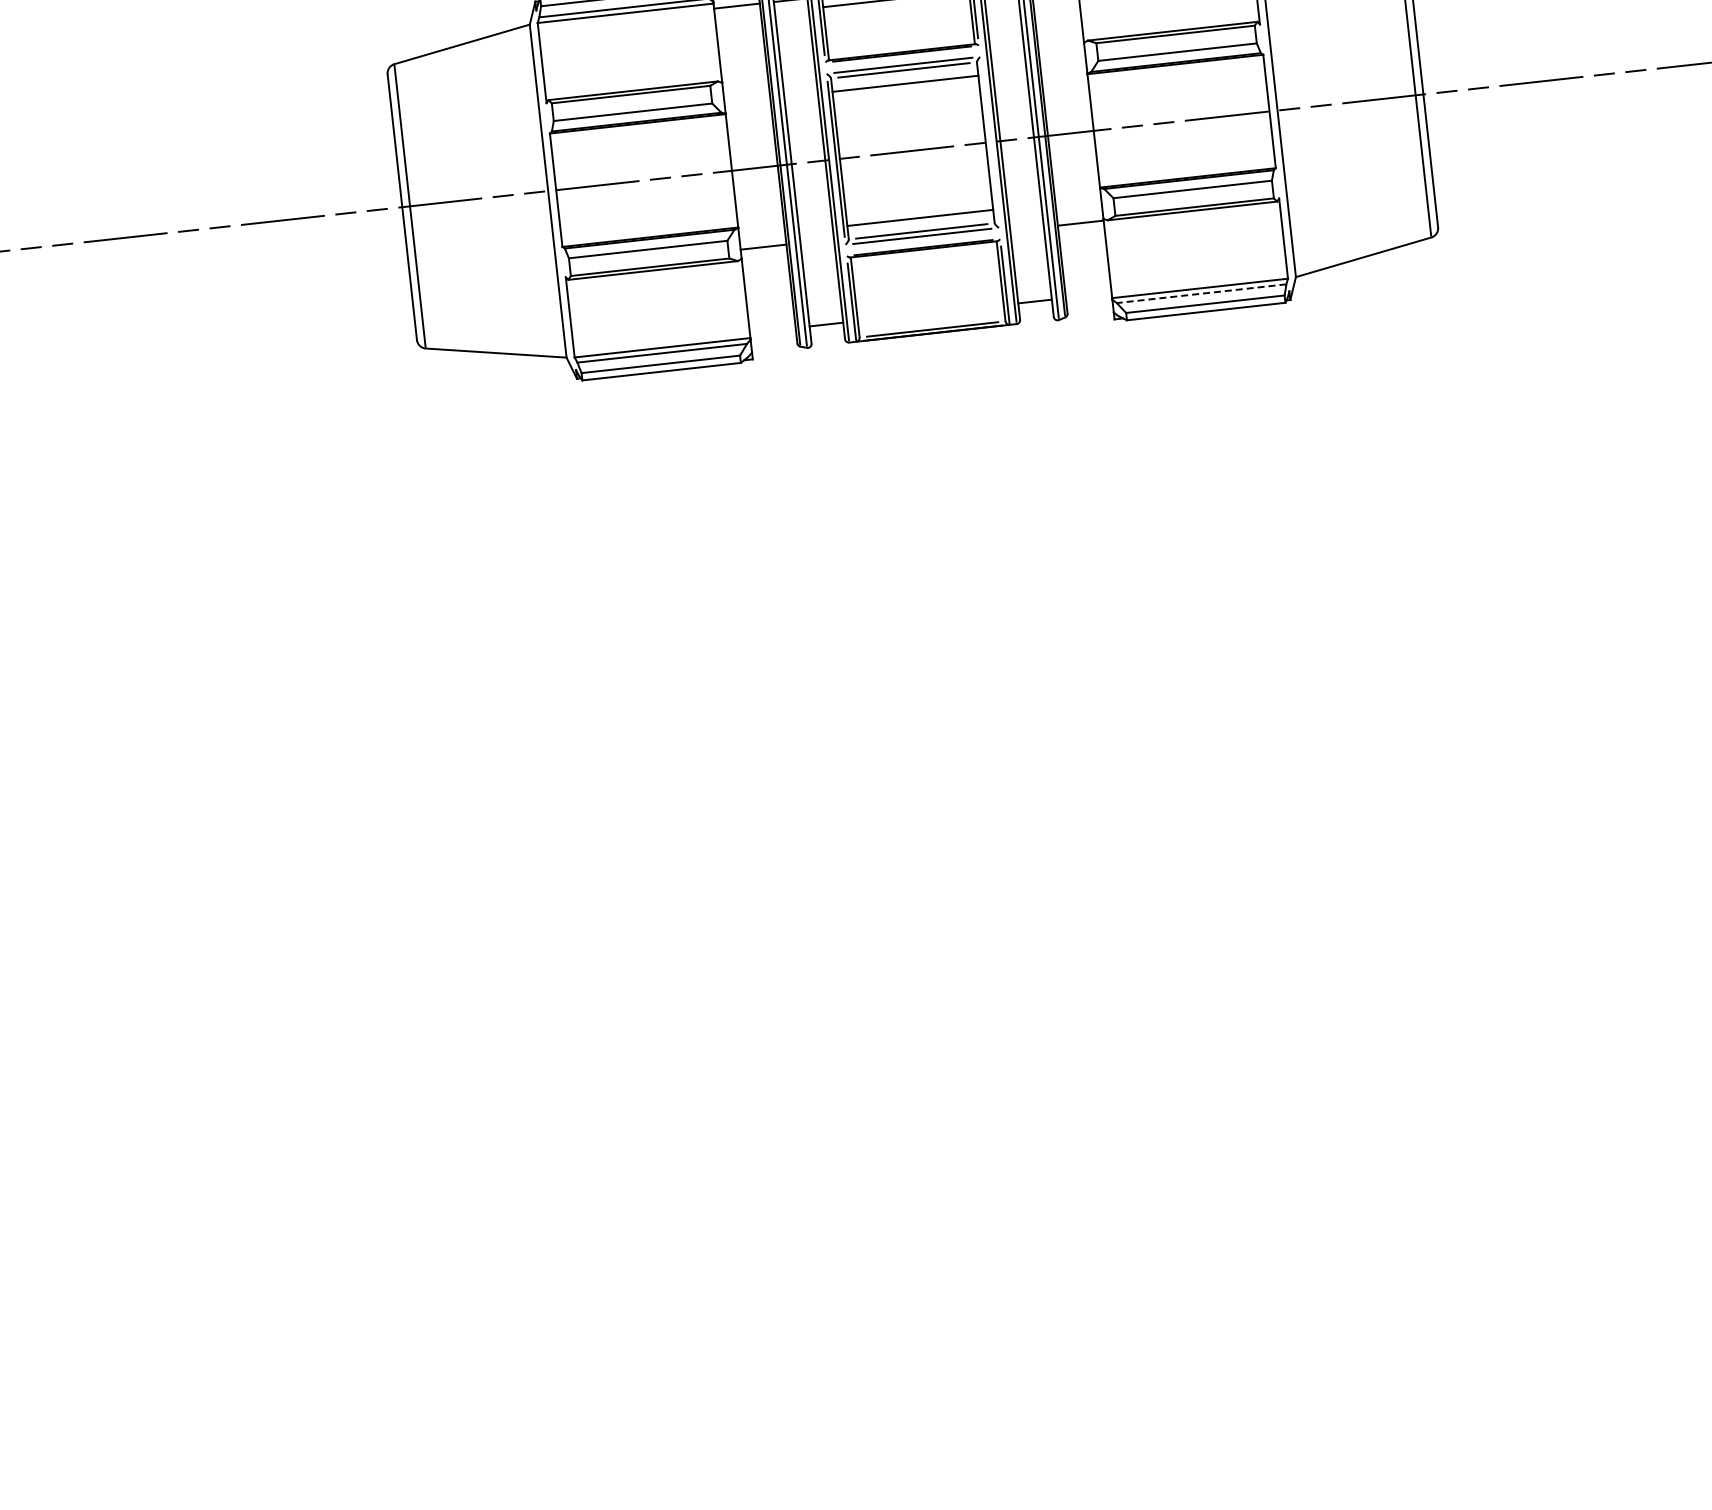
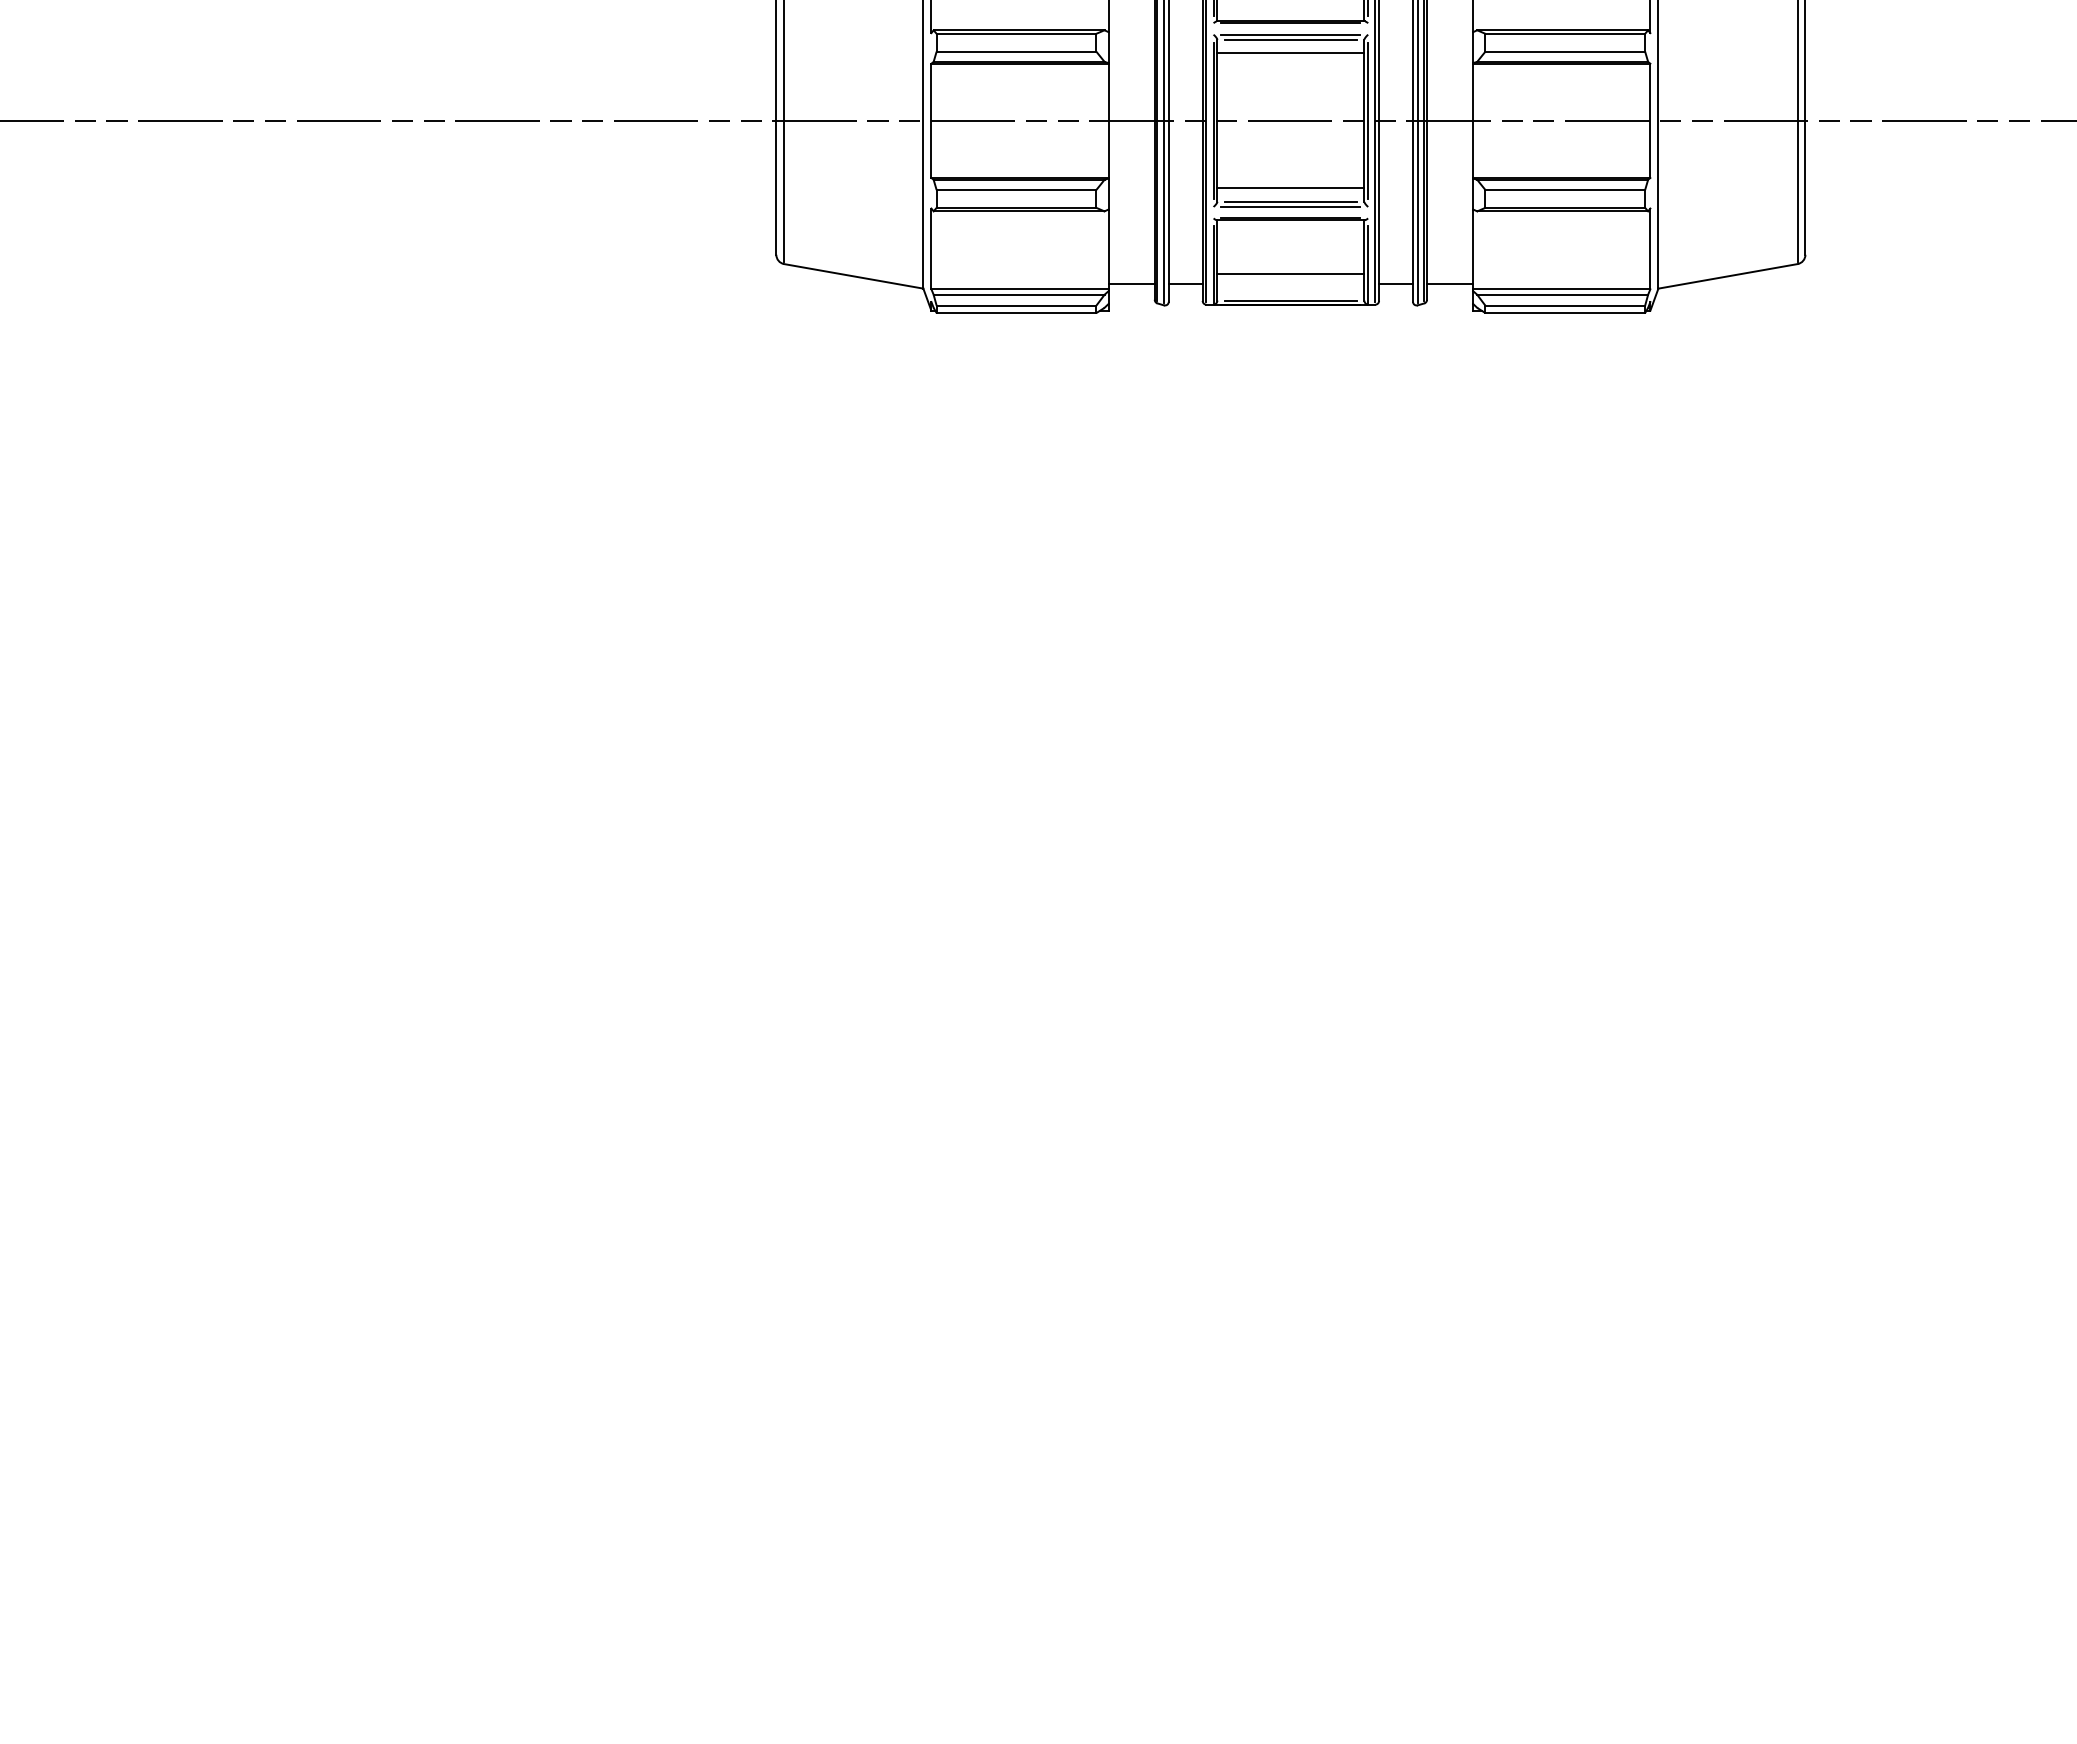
line: (989, 142) -> (1368, 120), added
line: (1081, 223) -> (1450, 284), moved
line: (763, 247) -> (1131, 284), moved
line: (1201, 293) -> (1562, 294), dashed -> solid
line: (929, 302) -> (1290, 273), added

